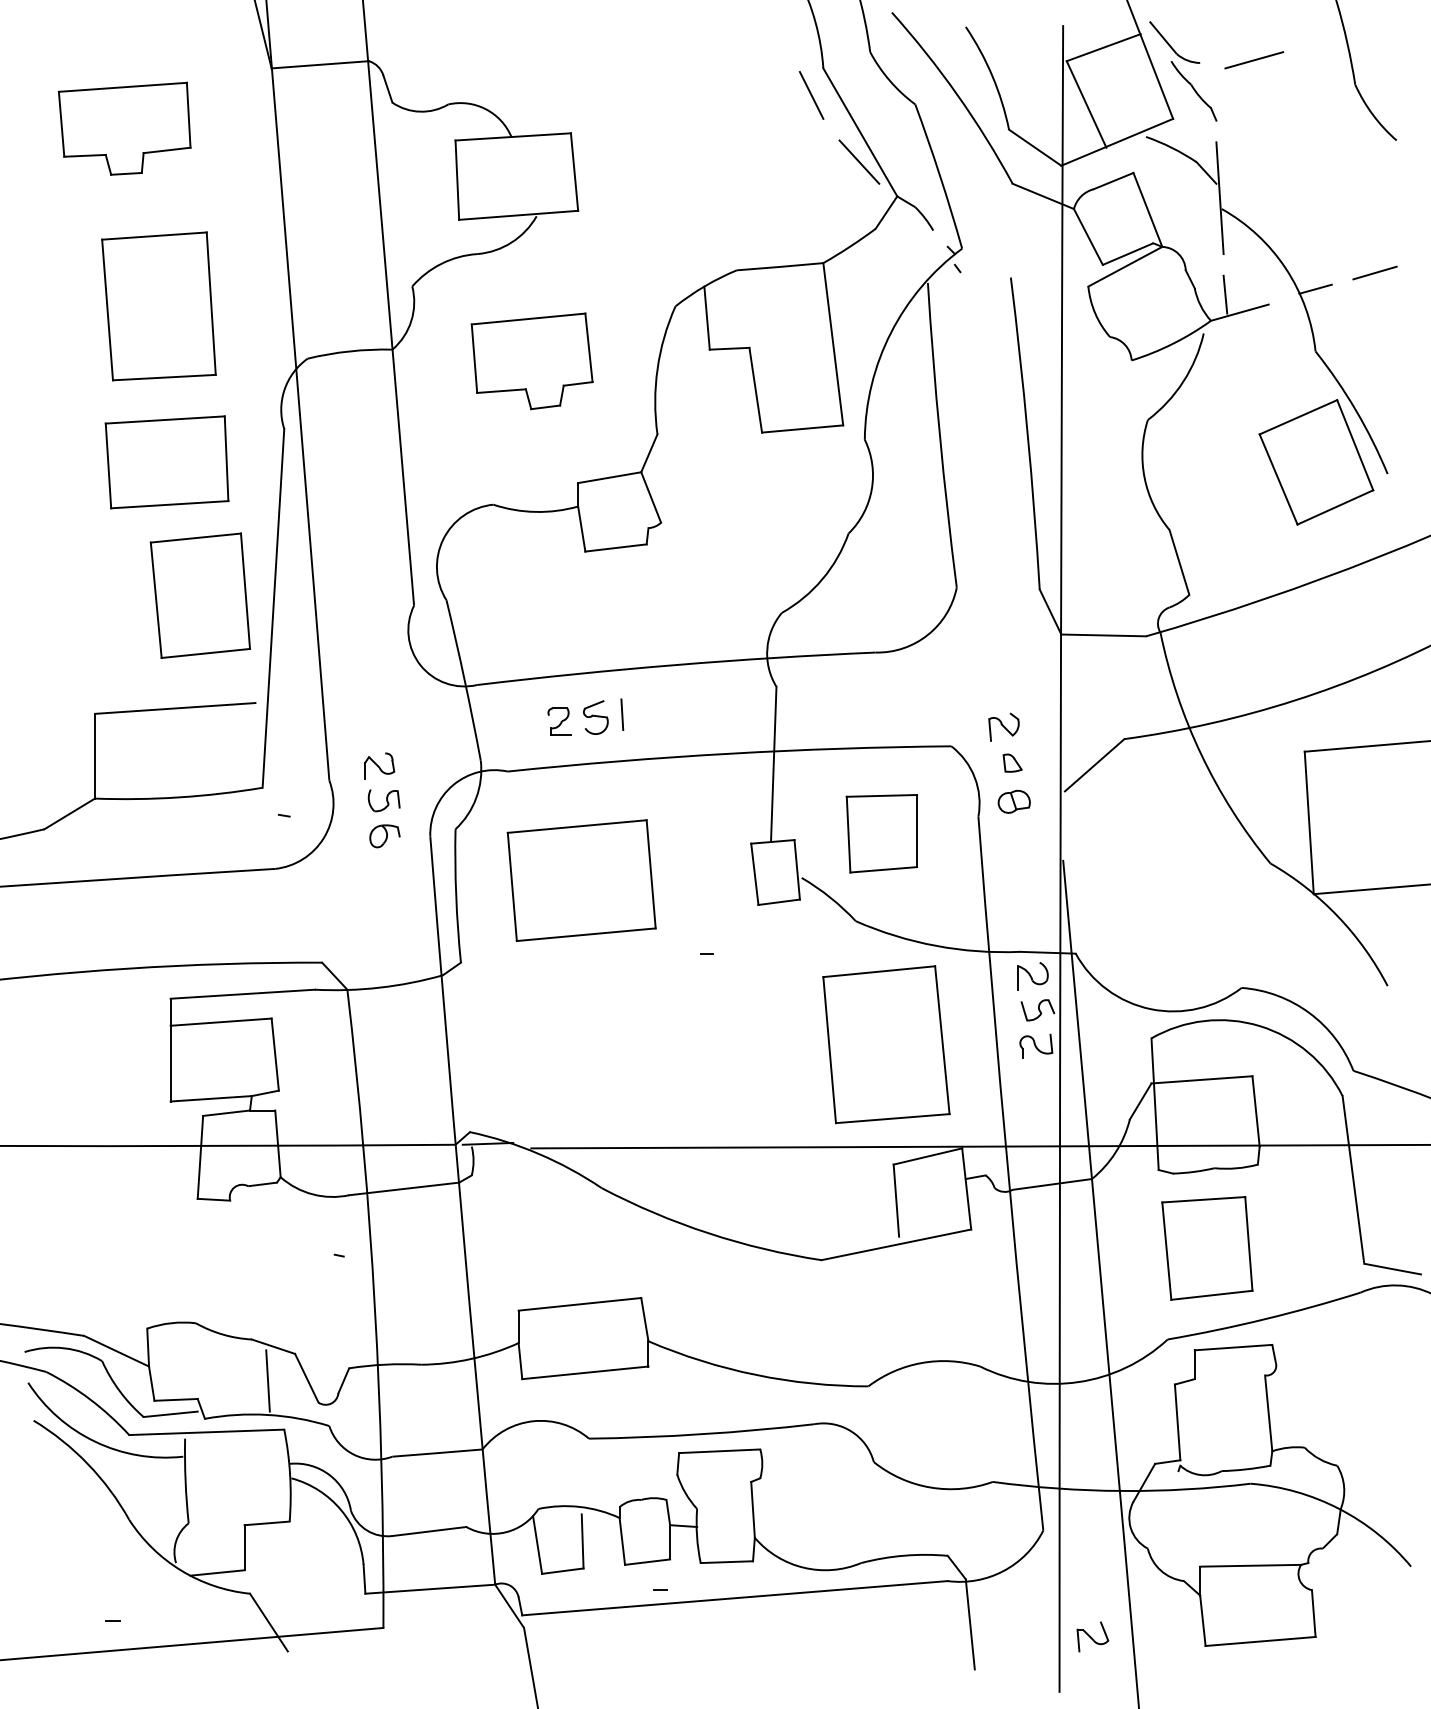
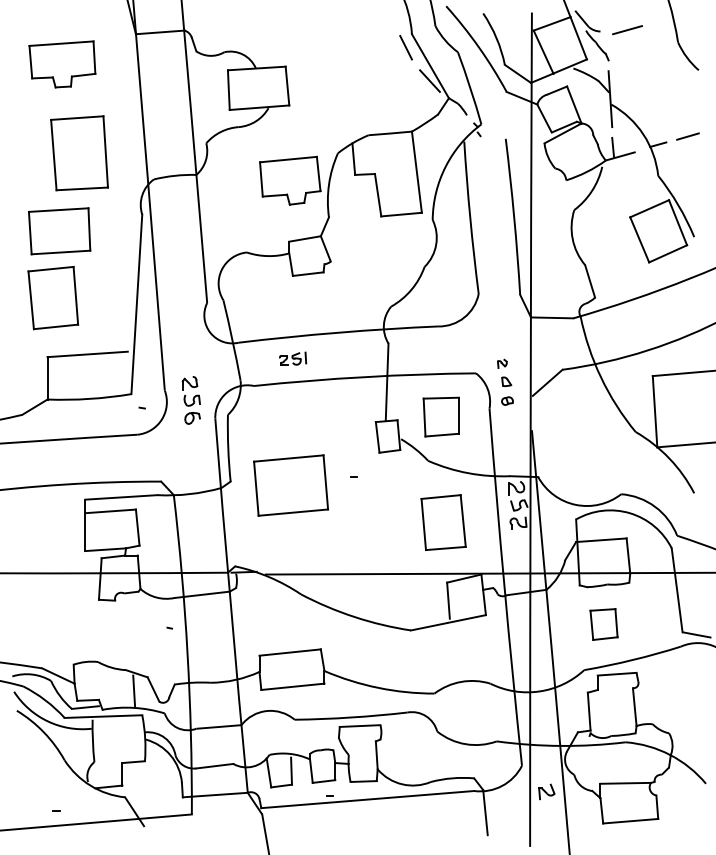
part: (532, 360) -> (290, 180), moved
part: (166, 462) -> (59, 231), moved
part: (200, 596) -> (53, 298), moved
part: (584, 716) -> (292, 358), size x0.7
part: (1004, 726) -> (502, 363), size x0.6
part: (1014, 800) -> (507, 400), size x0.7
part: (580, 880) -> (290, 485), moved
part: (886, 1044) -> (443, 522), size x0.7
part: (1206, 1248) -> (603, 624), size x0.6
part: (1092, 1636) -> (546, 791), moved

